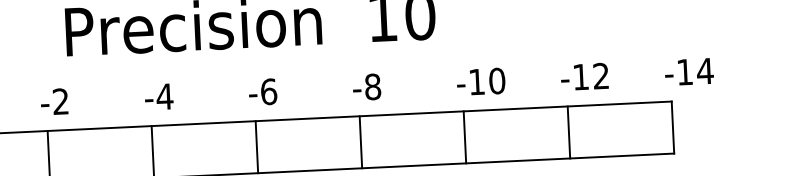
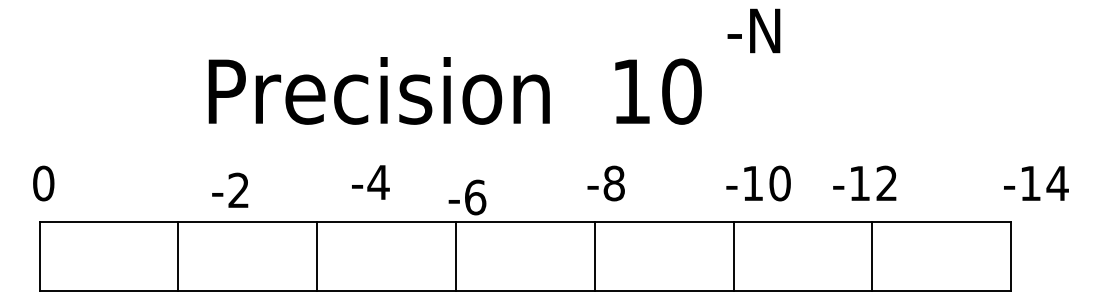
text: (584, 76) -> (864, 182), moved
text: (262, 92) -> (467, 197), moved
text: (158, 97) -> (370, 182), moved
text: (54, 101) -> (230, 189), moved

